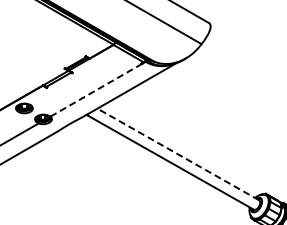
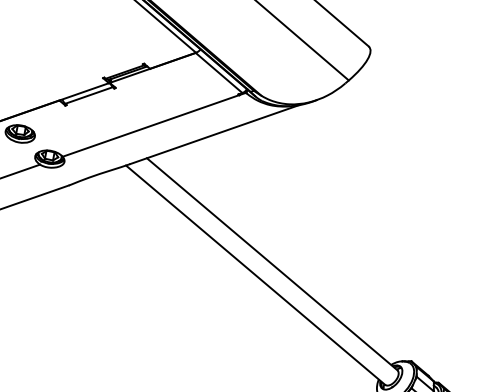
line: (96, 90) -> (151, 126), dashed -> solid
line: (178, 154) -> (272, 264), dashed -> solid

